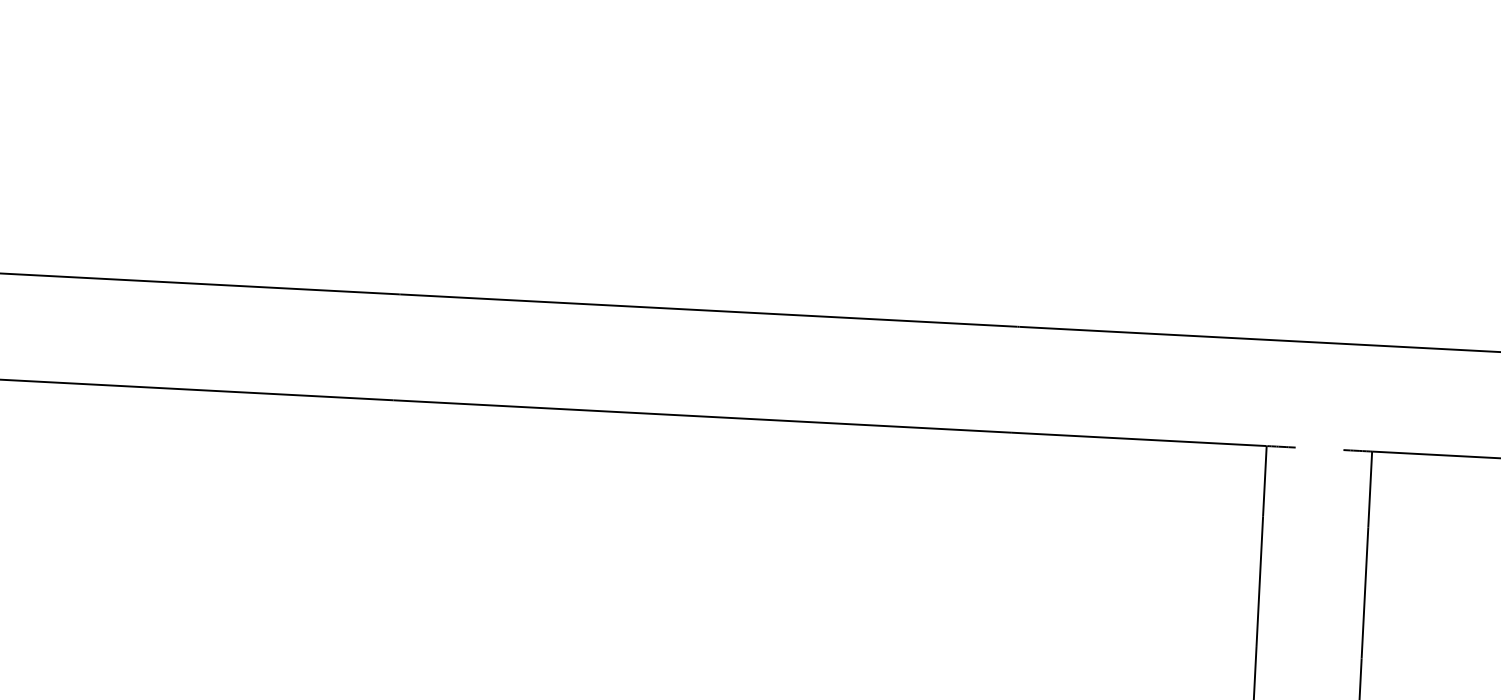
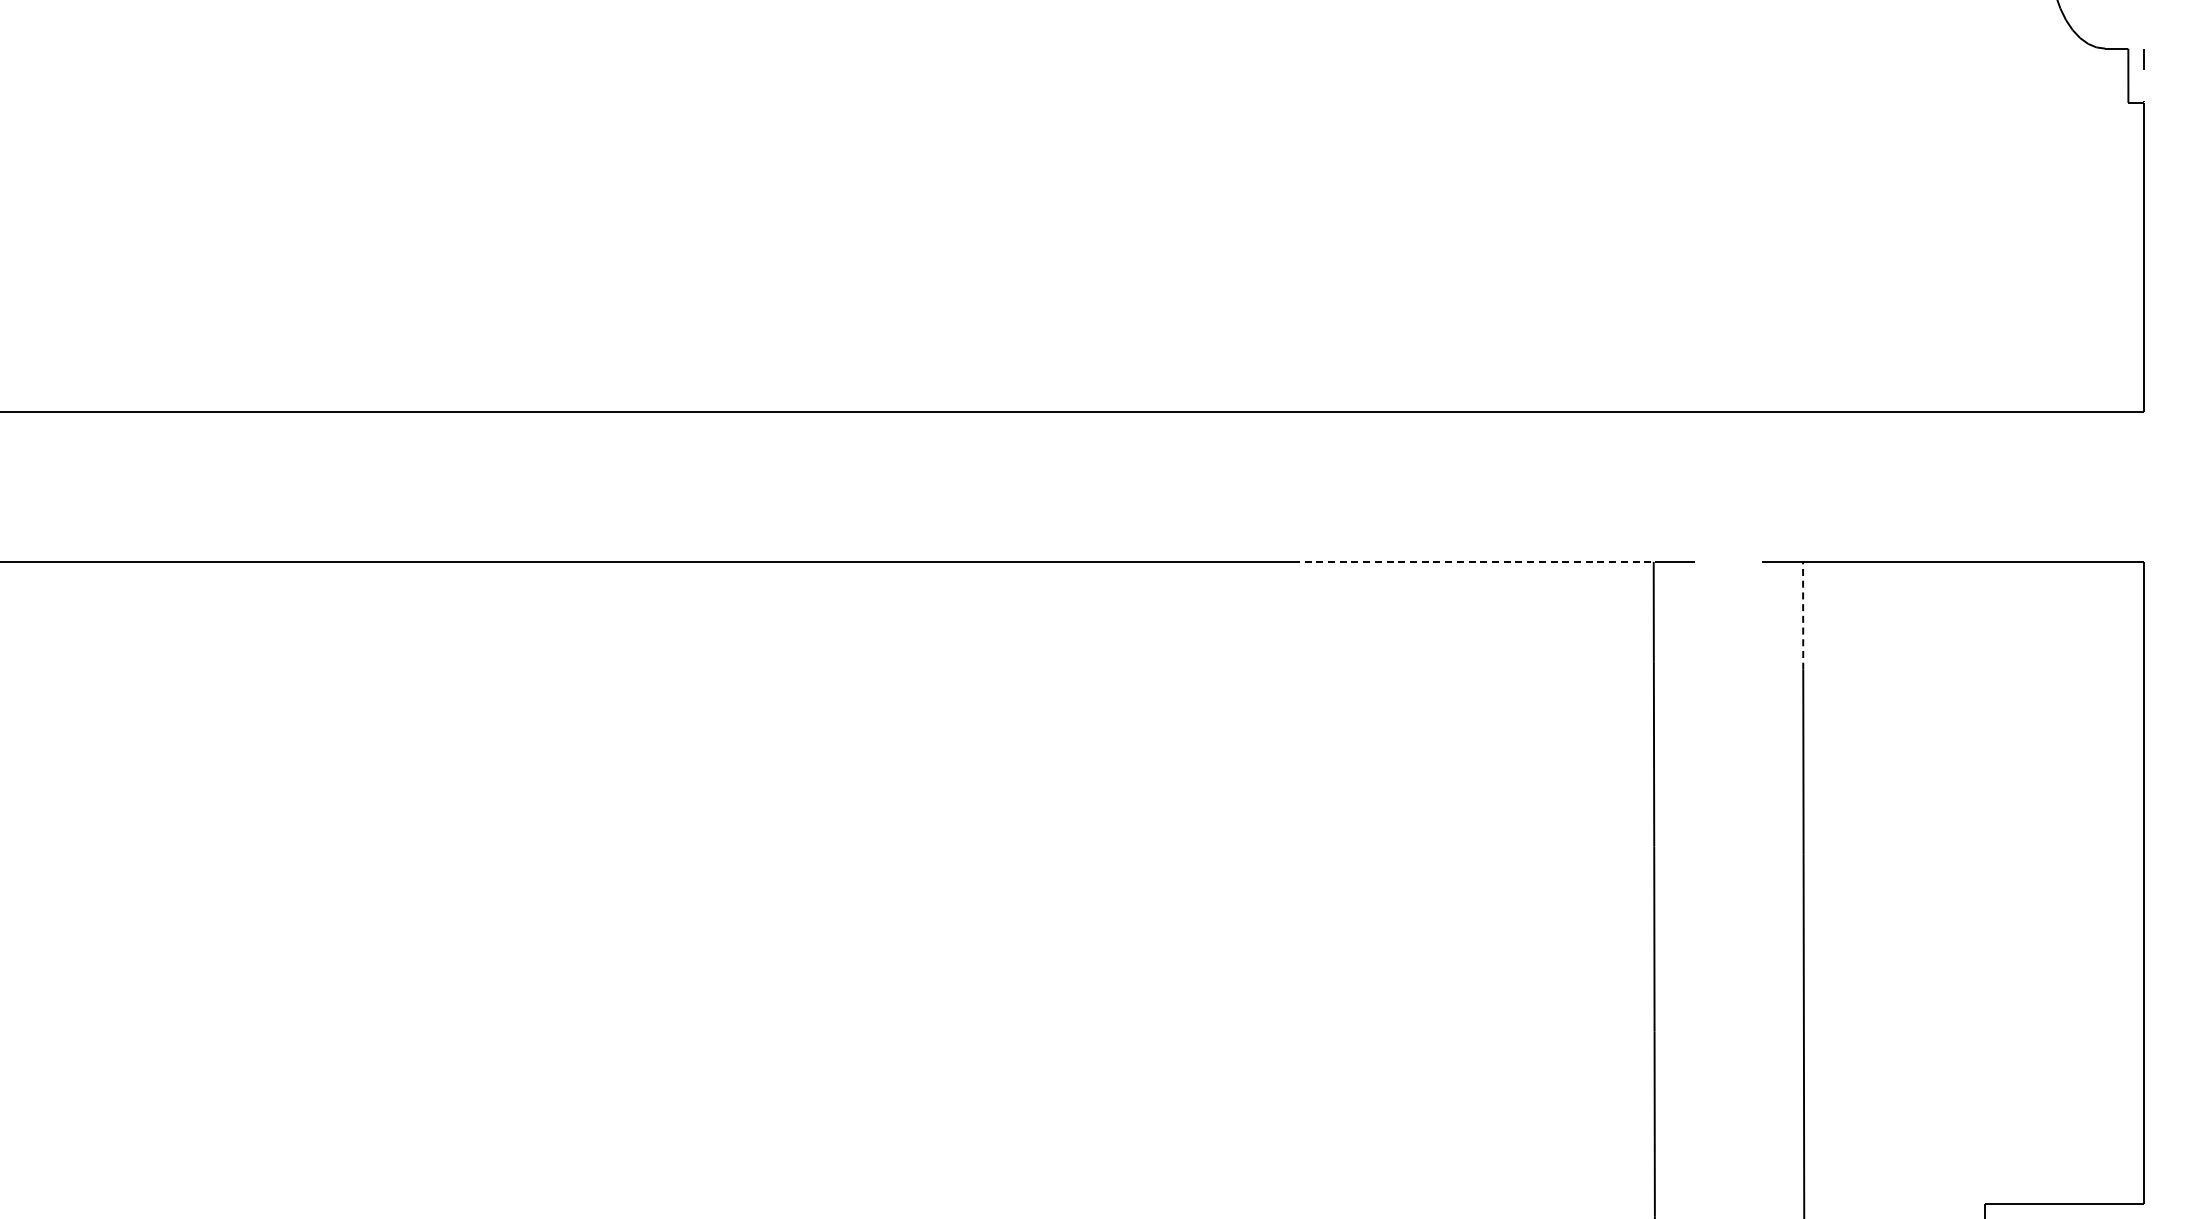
line: (1139, 439) -> (1473, 561), solid -> dashed
line: (1370, 489) -> (1803, 615), solid -> dashed

